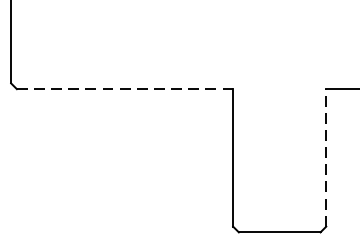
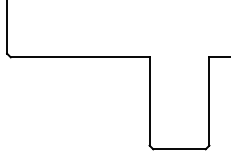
line: (125, 89) -> (80, 57), dashed -> solid
line: (326, 157) -> (209, 101), dashed -> solid

